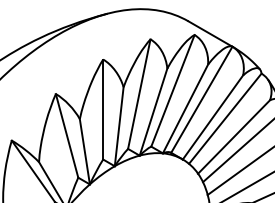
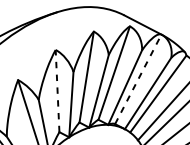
line: (202, 99) -> (138, 79), solid -> dashed
line: (103, 109) -> (57, 91), solid -> dashed

